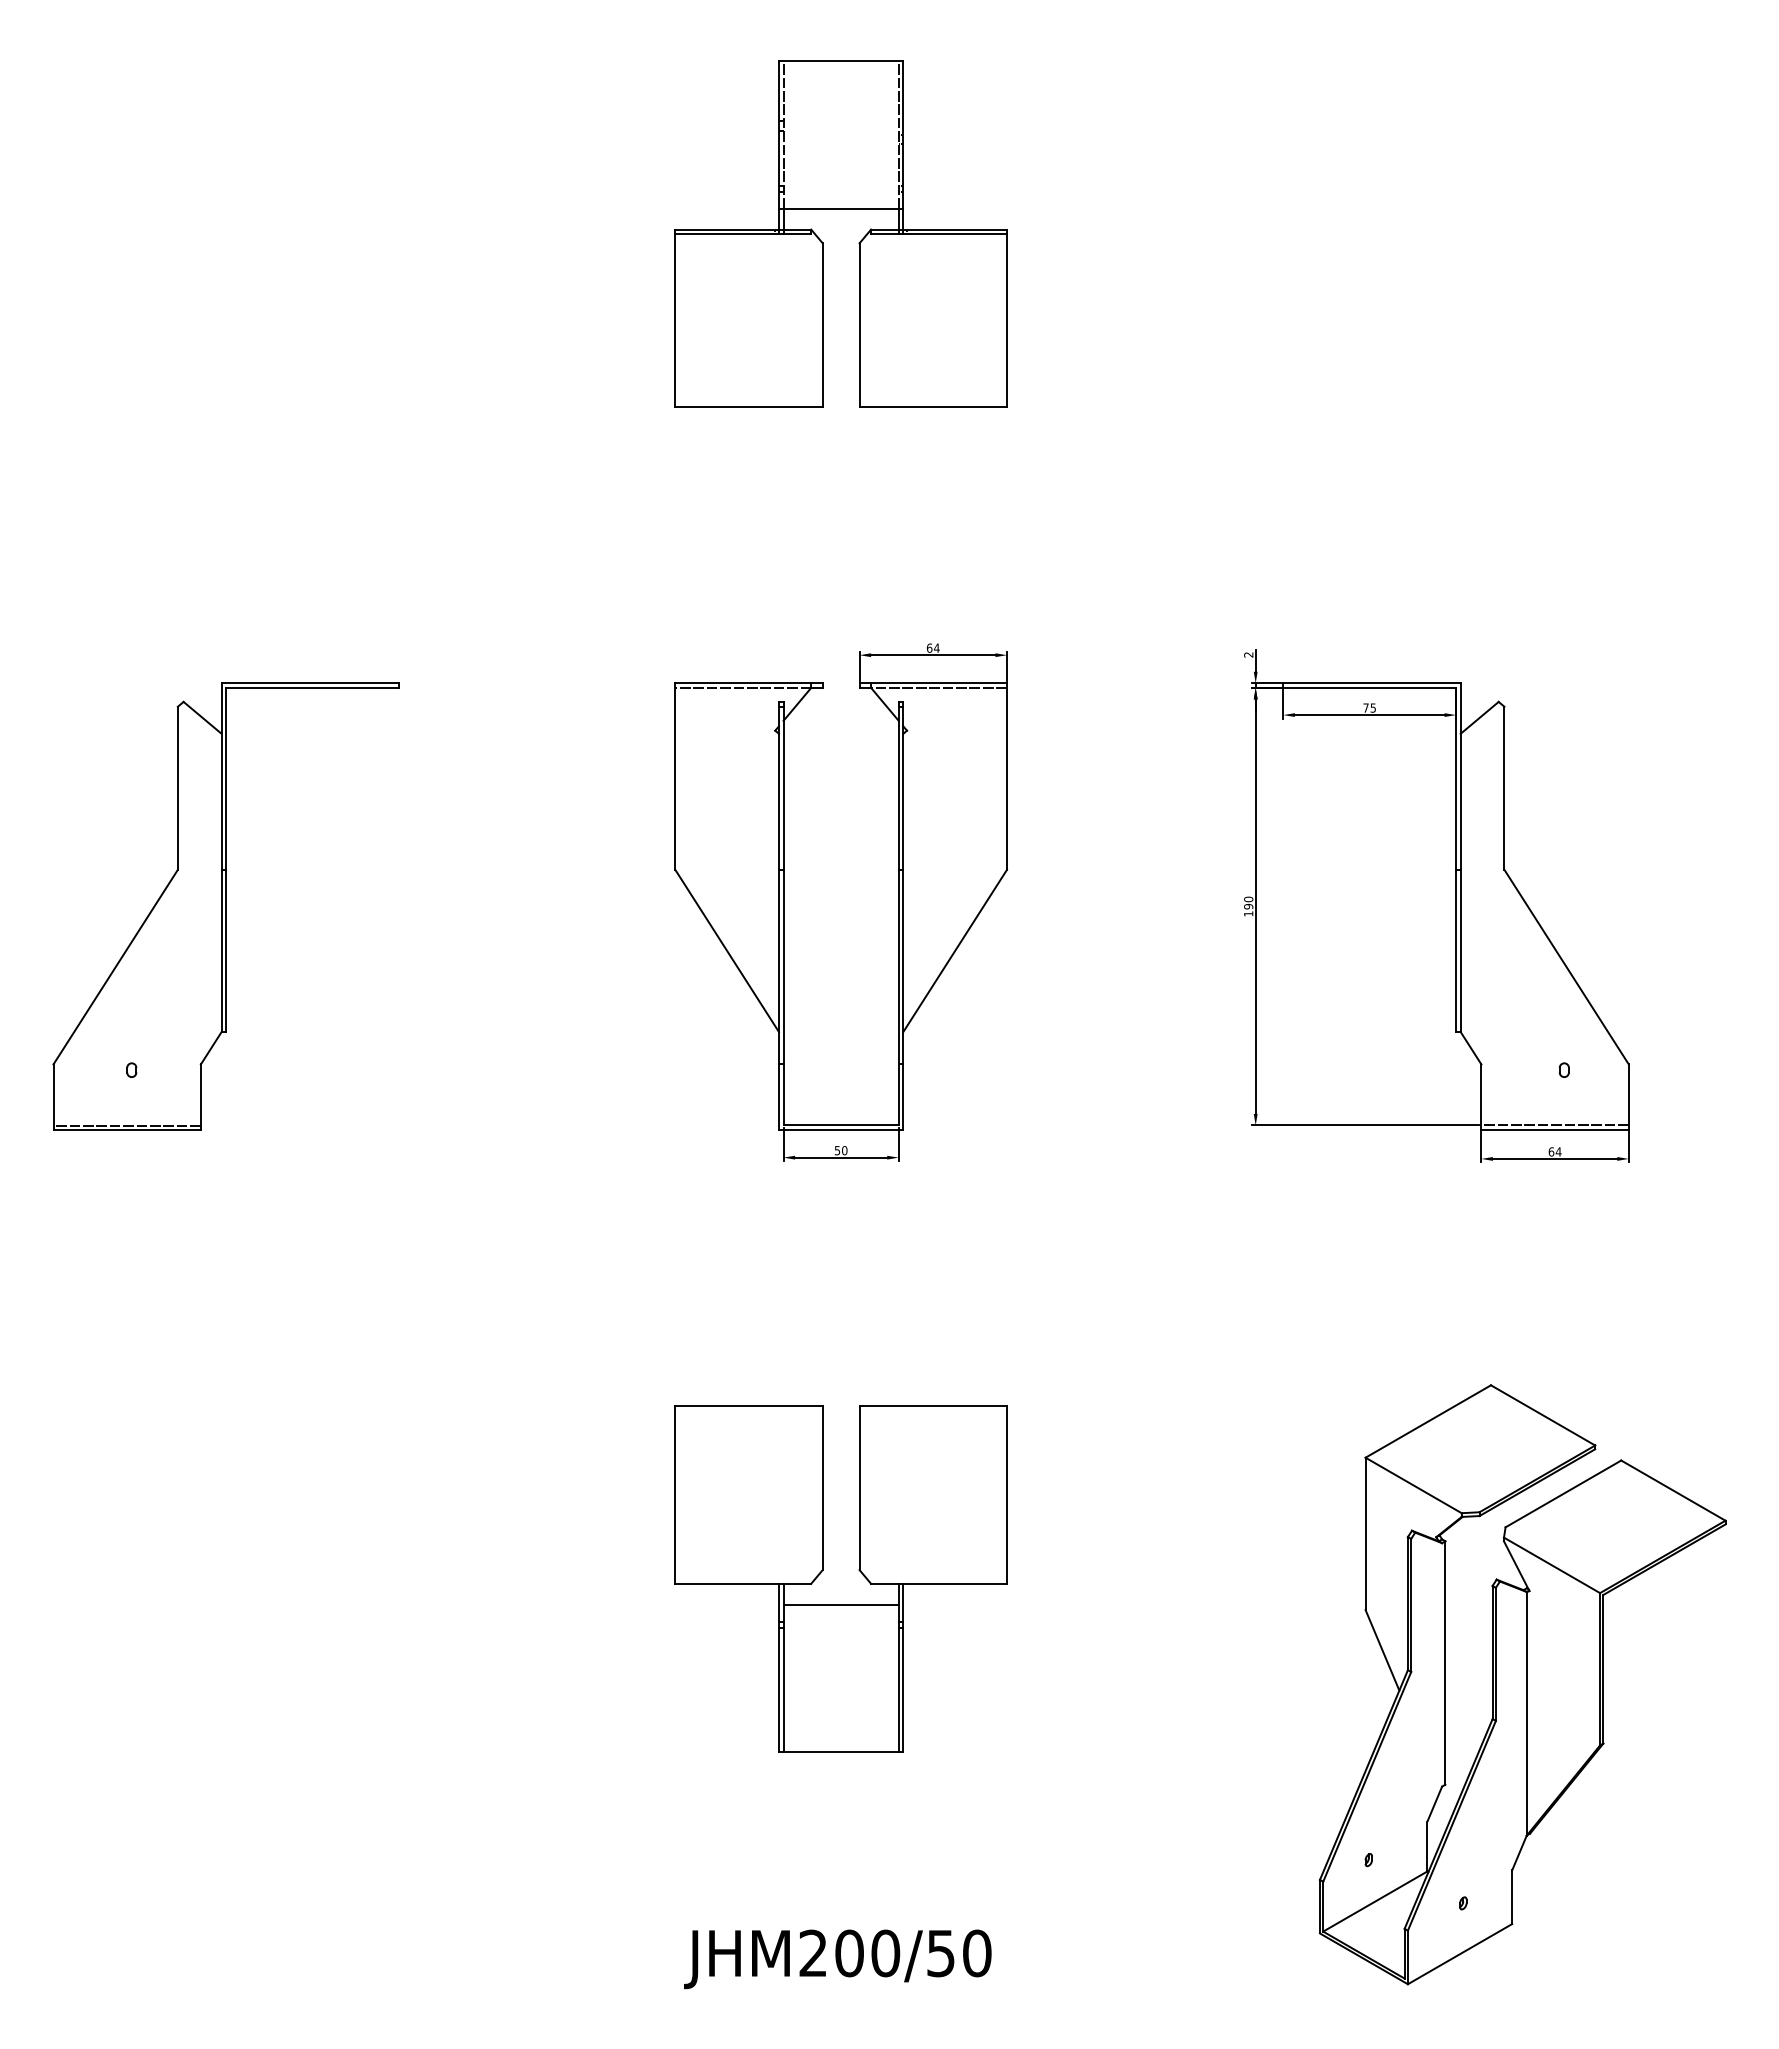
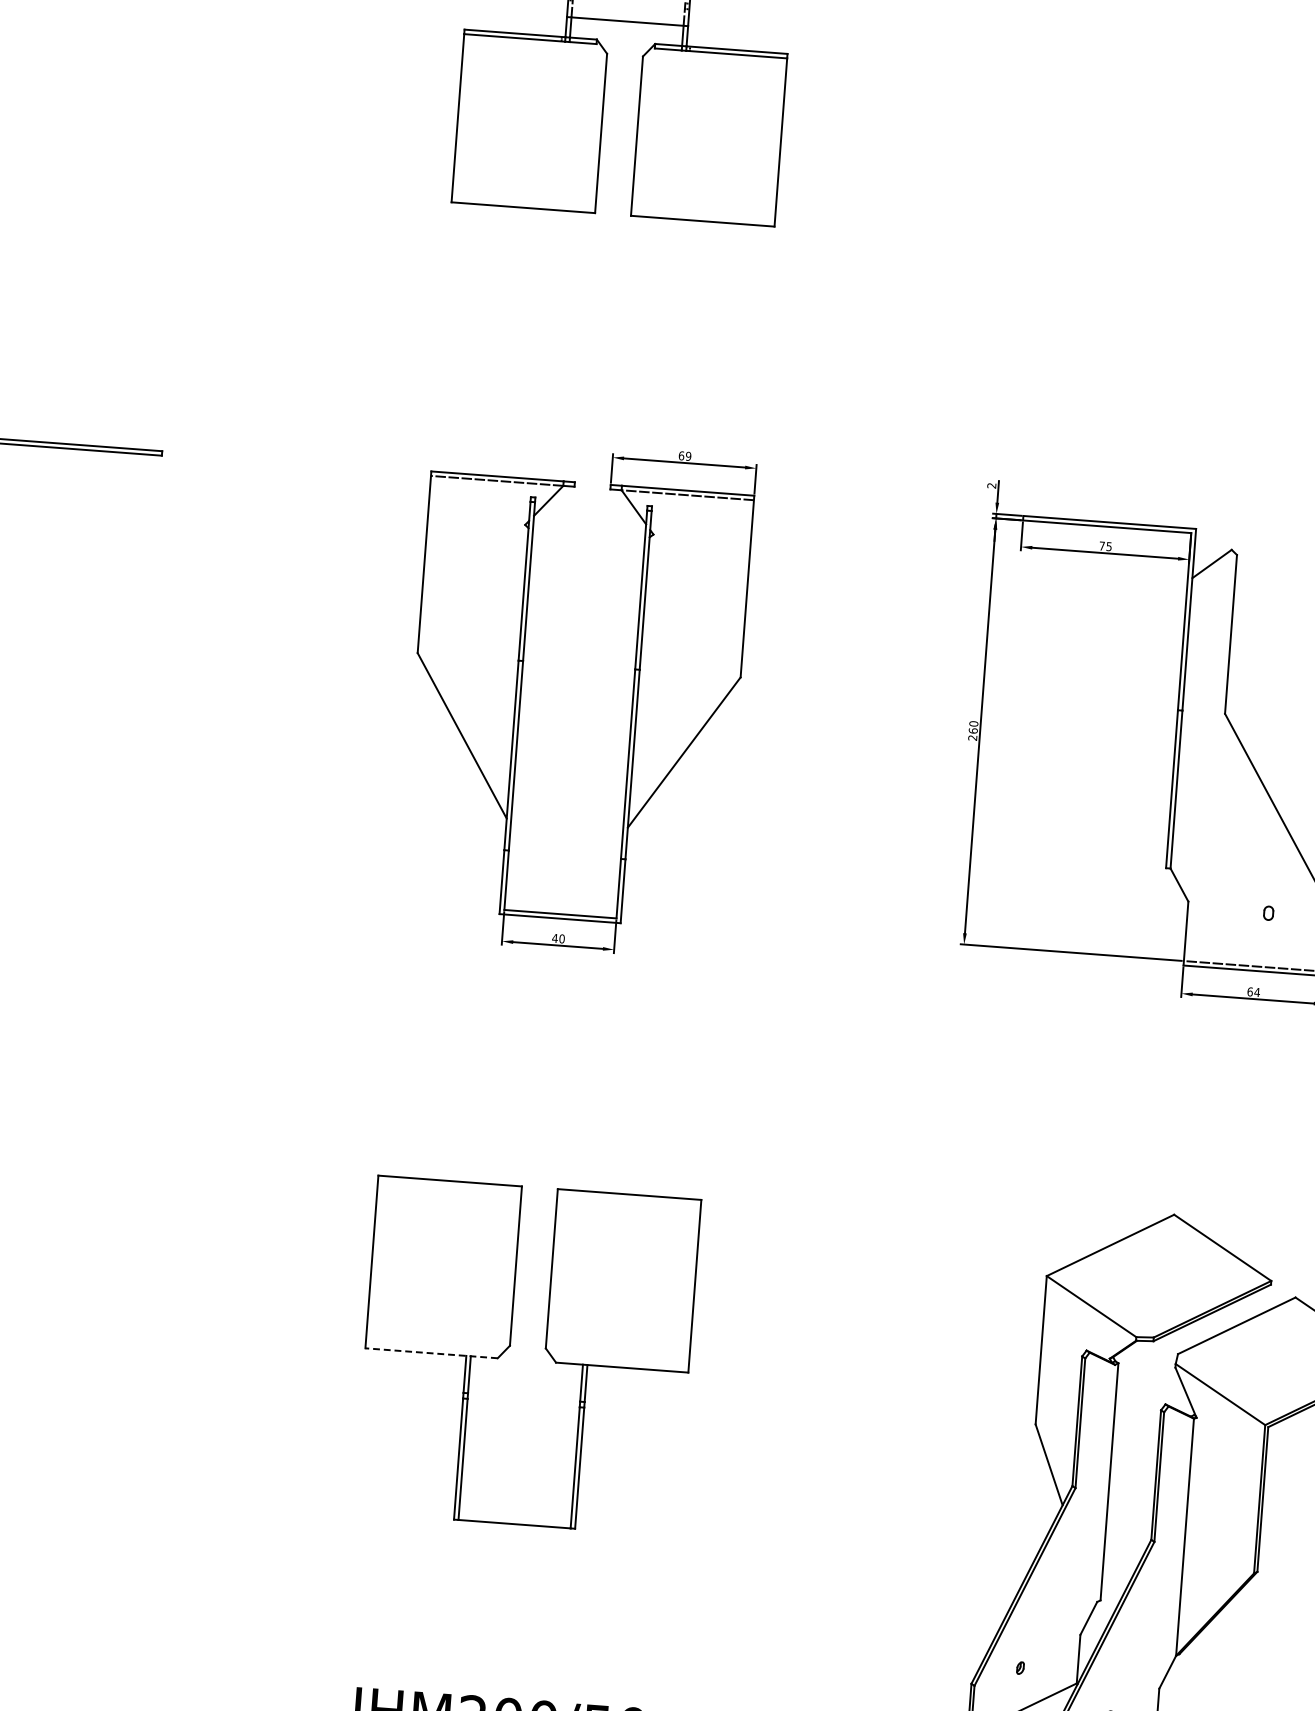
text: (936, 647) -> (688, 455), 64 -> 69
text: (1248, 909) -> (972, 733), 190 -> 260
text: (837, 1150) -> (555, 938), 50 -> 40
line: (743, 1583) -> (431, 1353), solid -> dashed
line: (840, 1604) -> (524, 1380), removed

